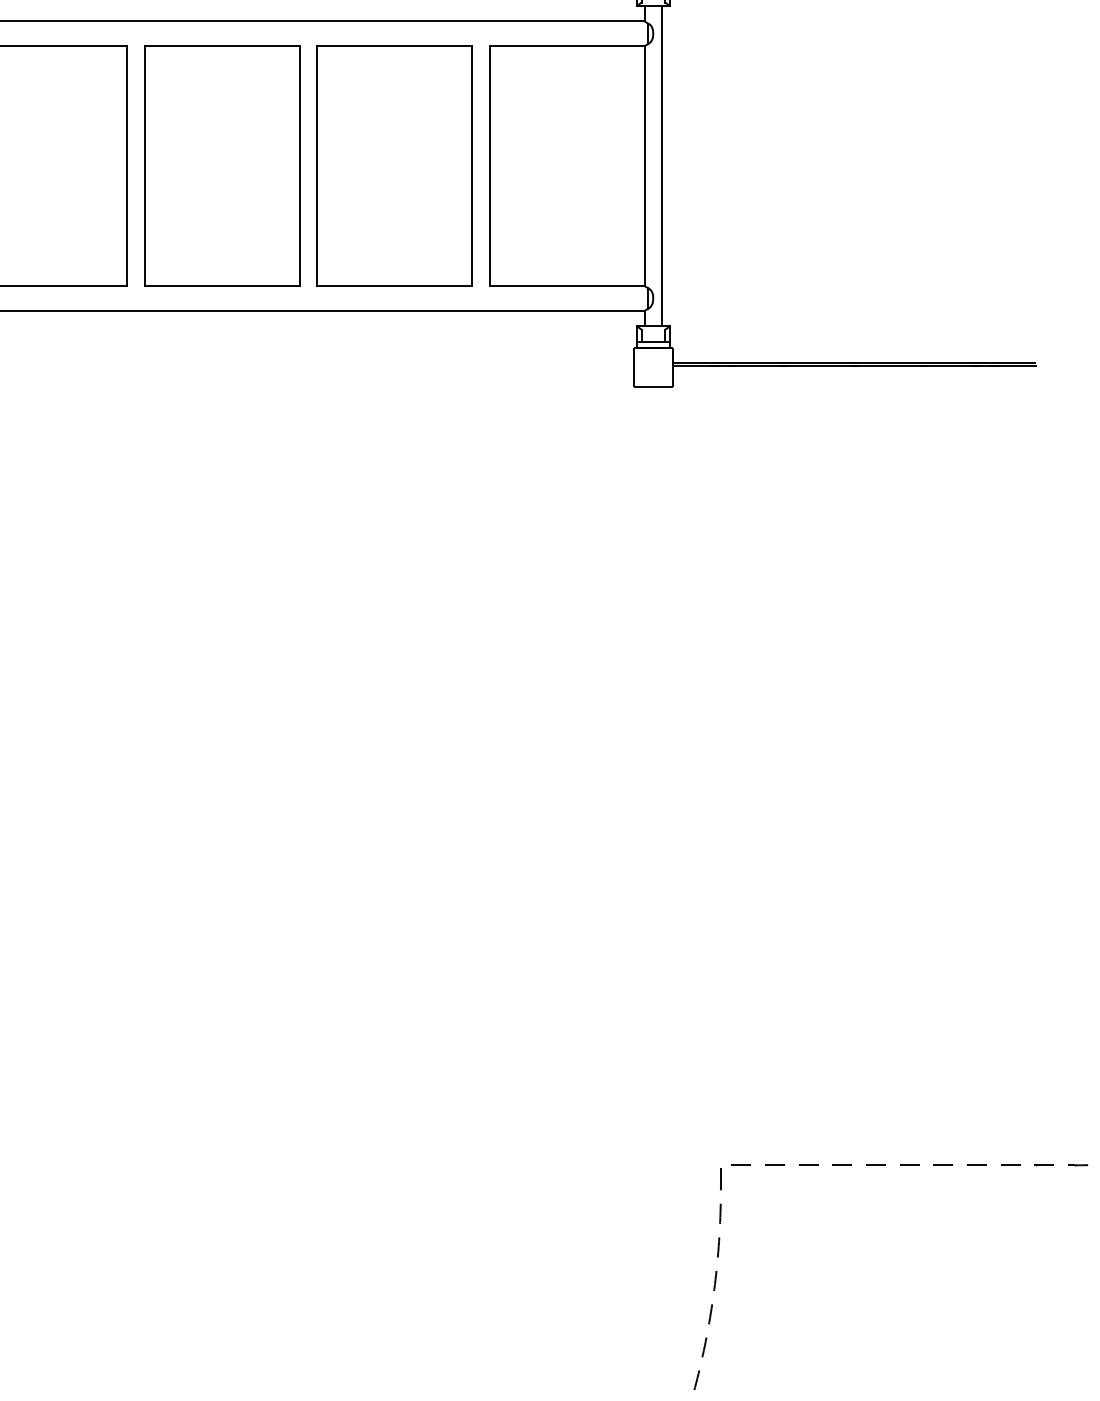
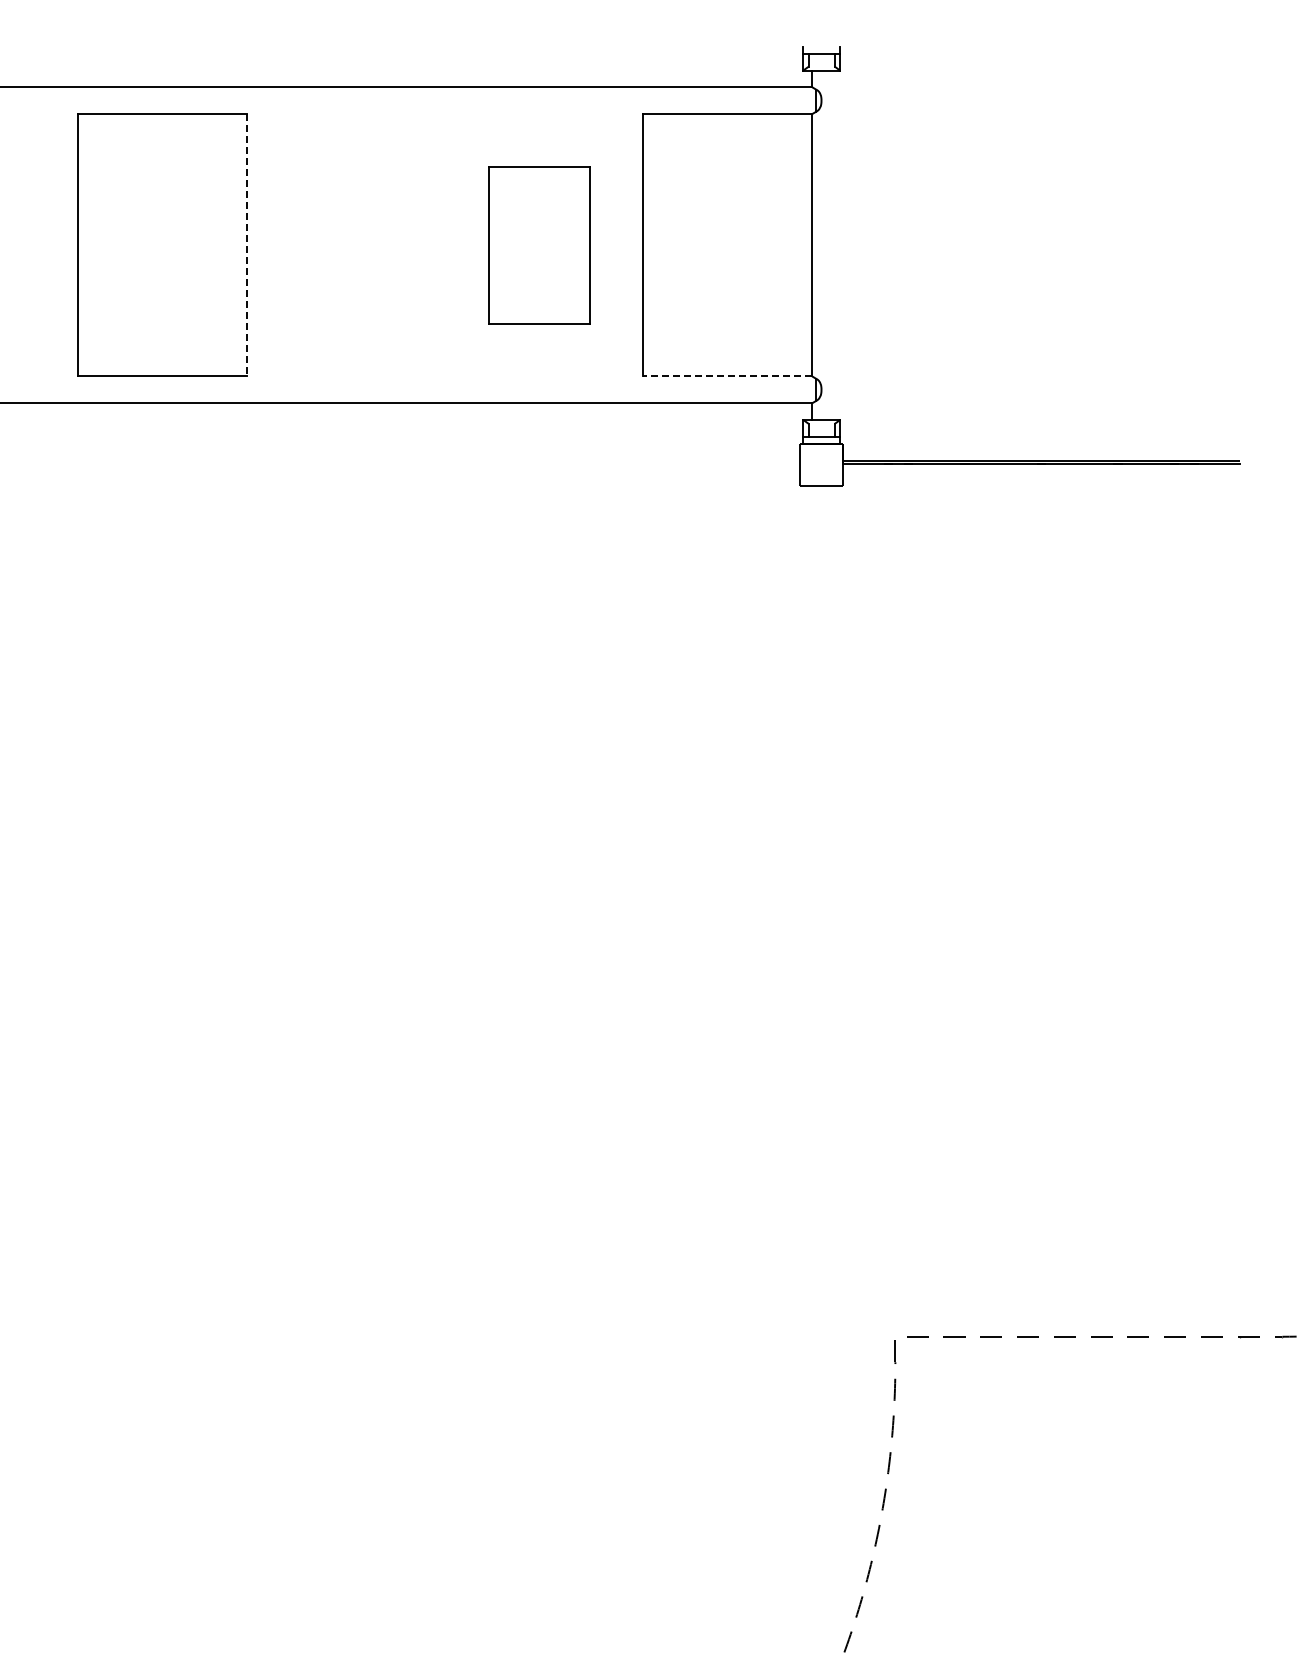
part: (222, 165) -> (350, 244), removed
part: (395, 165) -> (539, 244), size x0.6
line: (662, 165) -> (831, 244), removed
line: (127, 166) -> (247, 245), solid -> dashed
line: (567, 286) -> (727, 376), solid -> dashed

